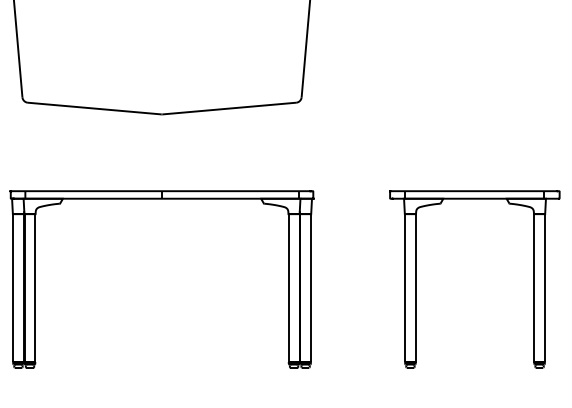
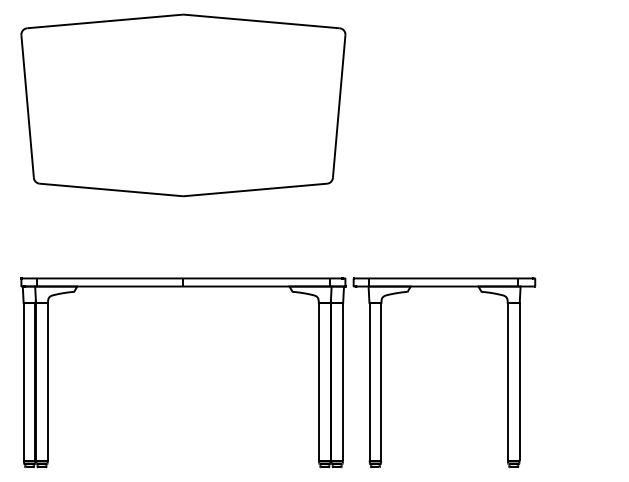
part: (416, 279) -> (381, 372), moved

